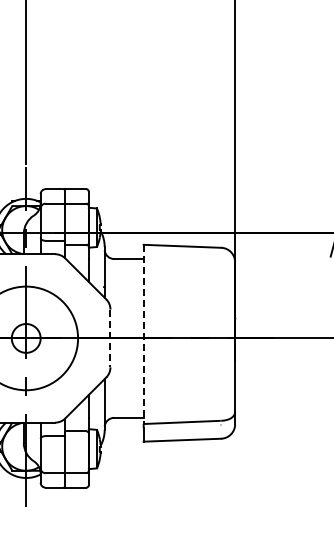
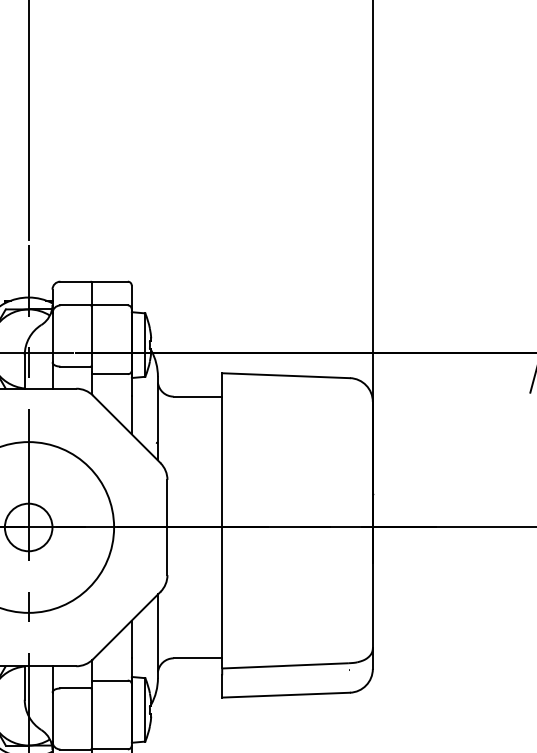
line: (143, 334) -> (221, 520), dashed -> solid
line: (110, 338) -> (167, 527), dashed -> solid

